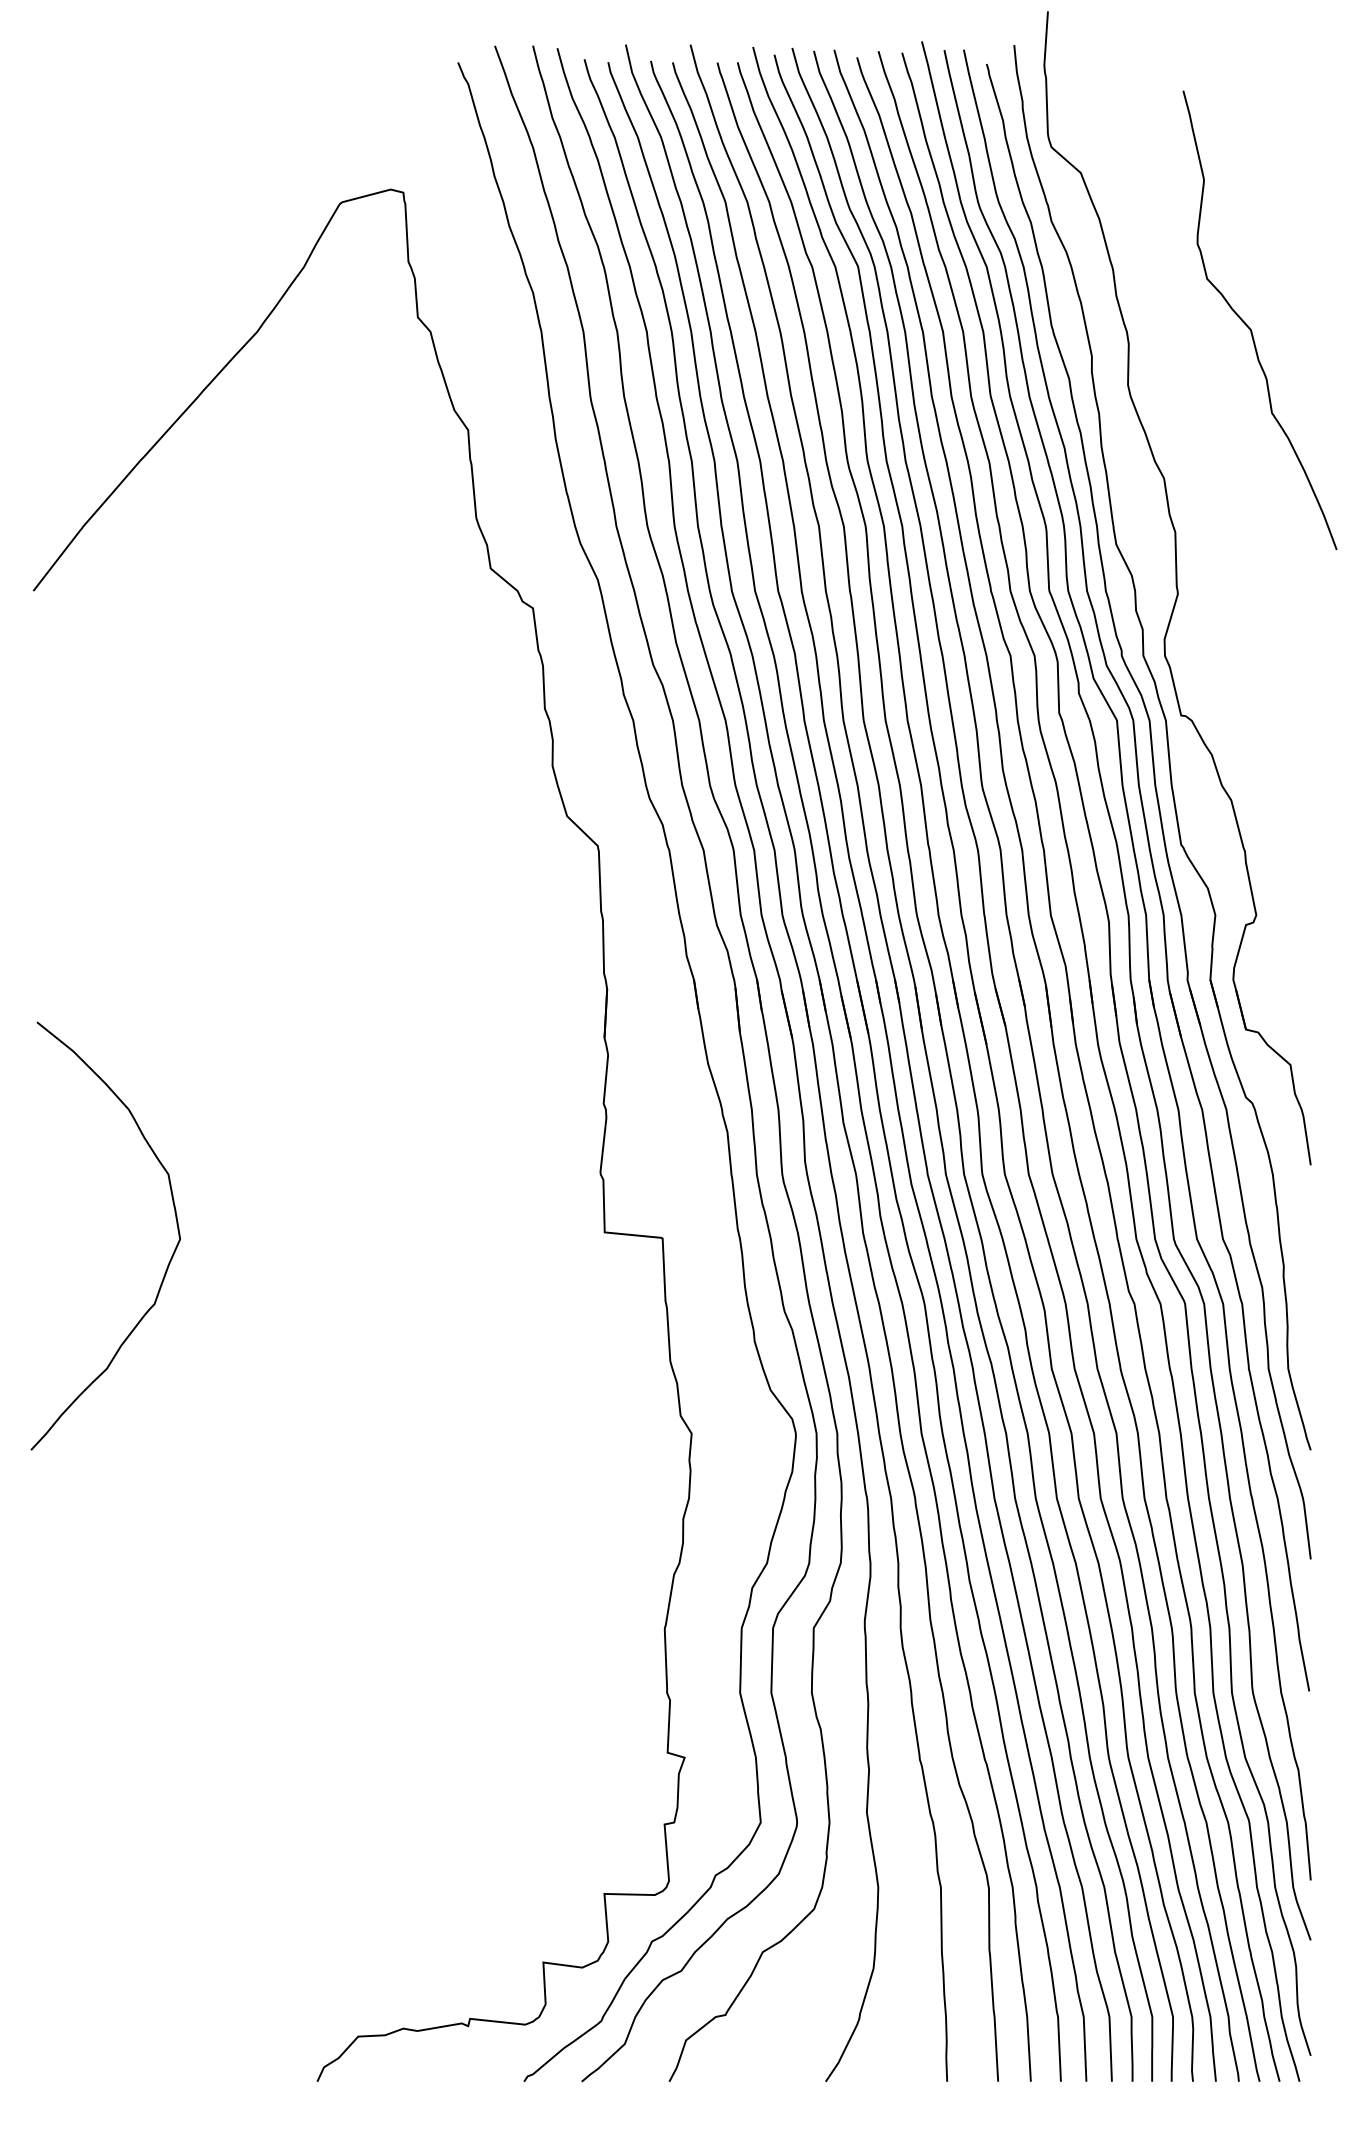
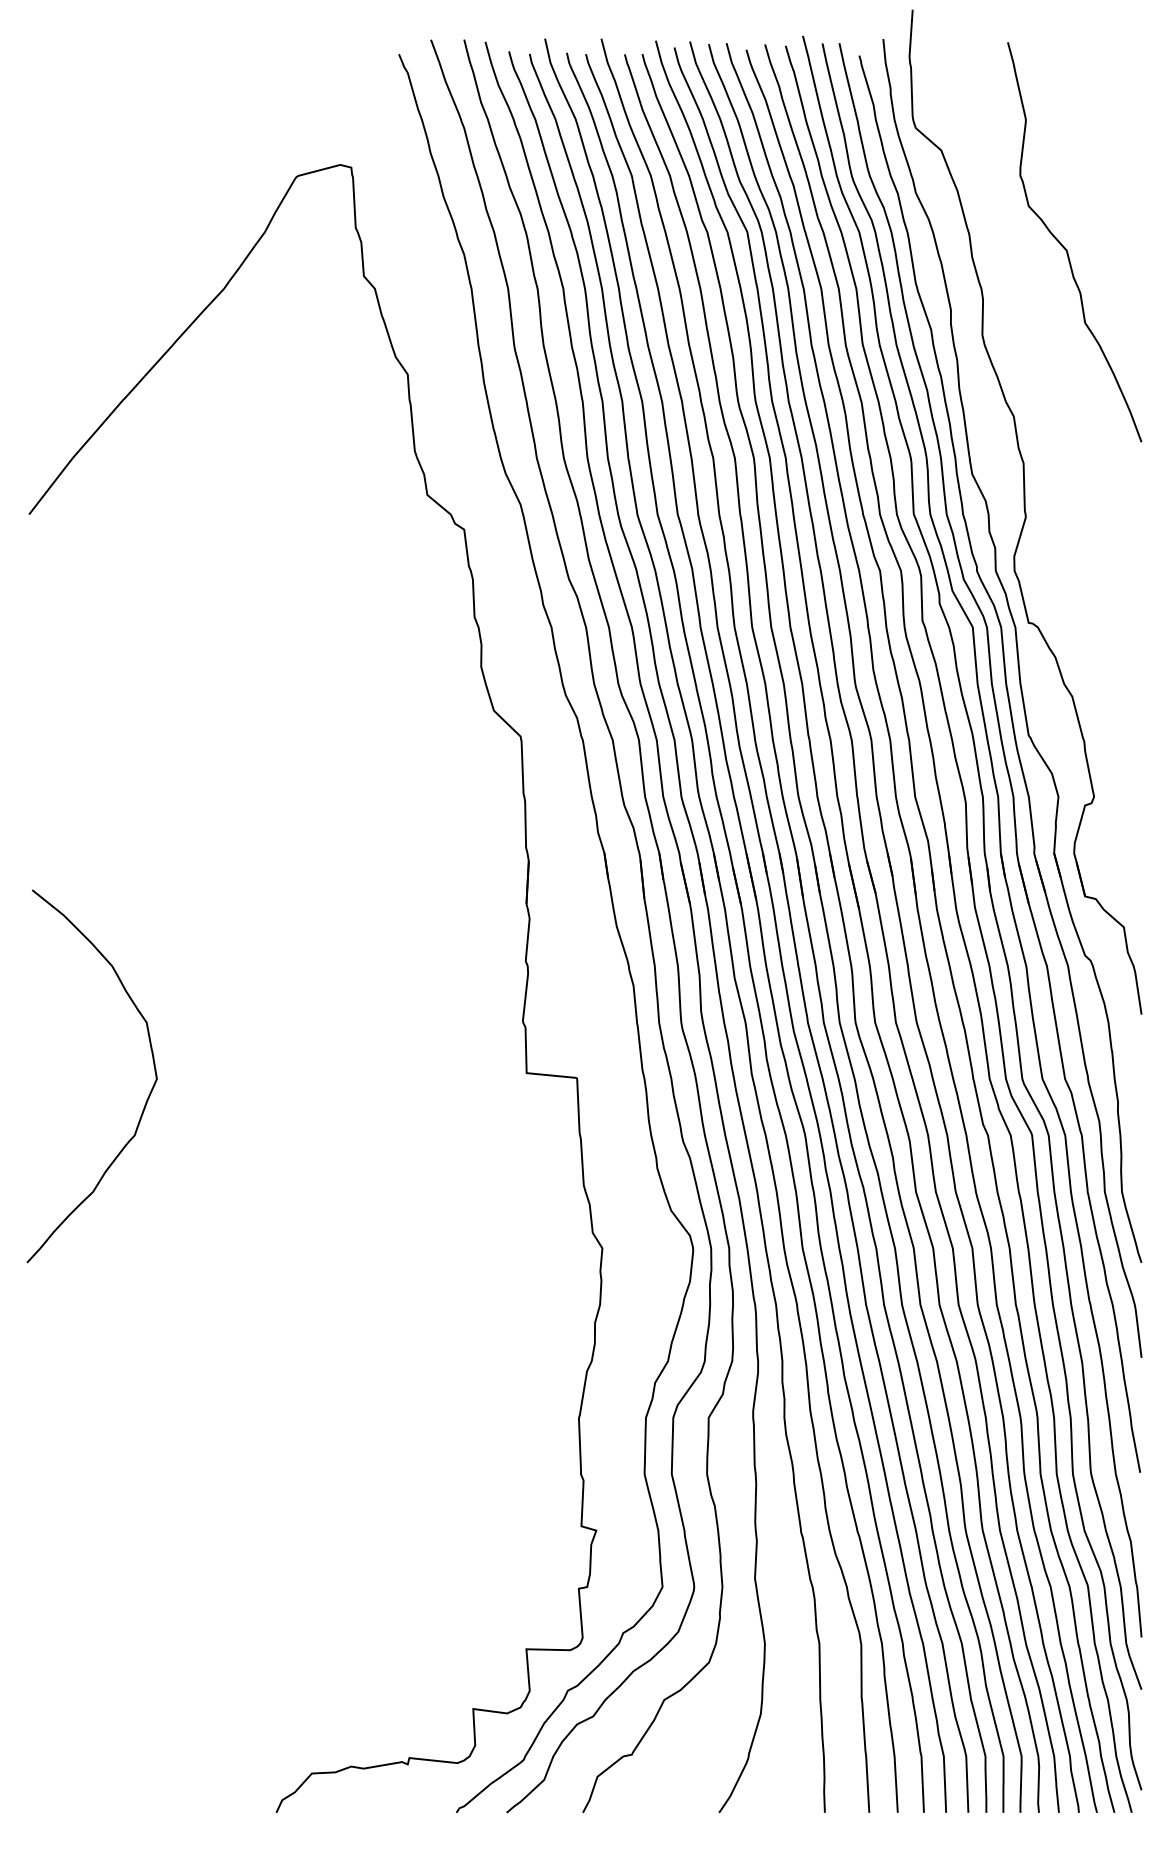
curve: (1249, 326) -> (1065, 247), moved

